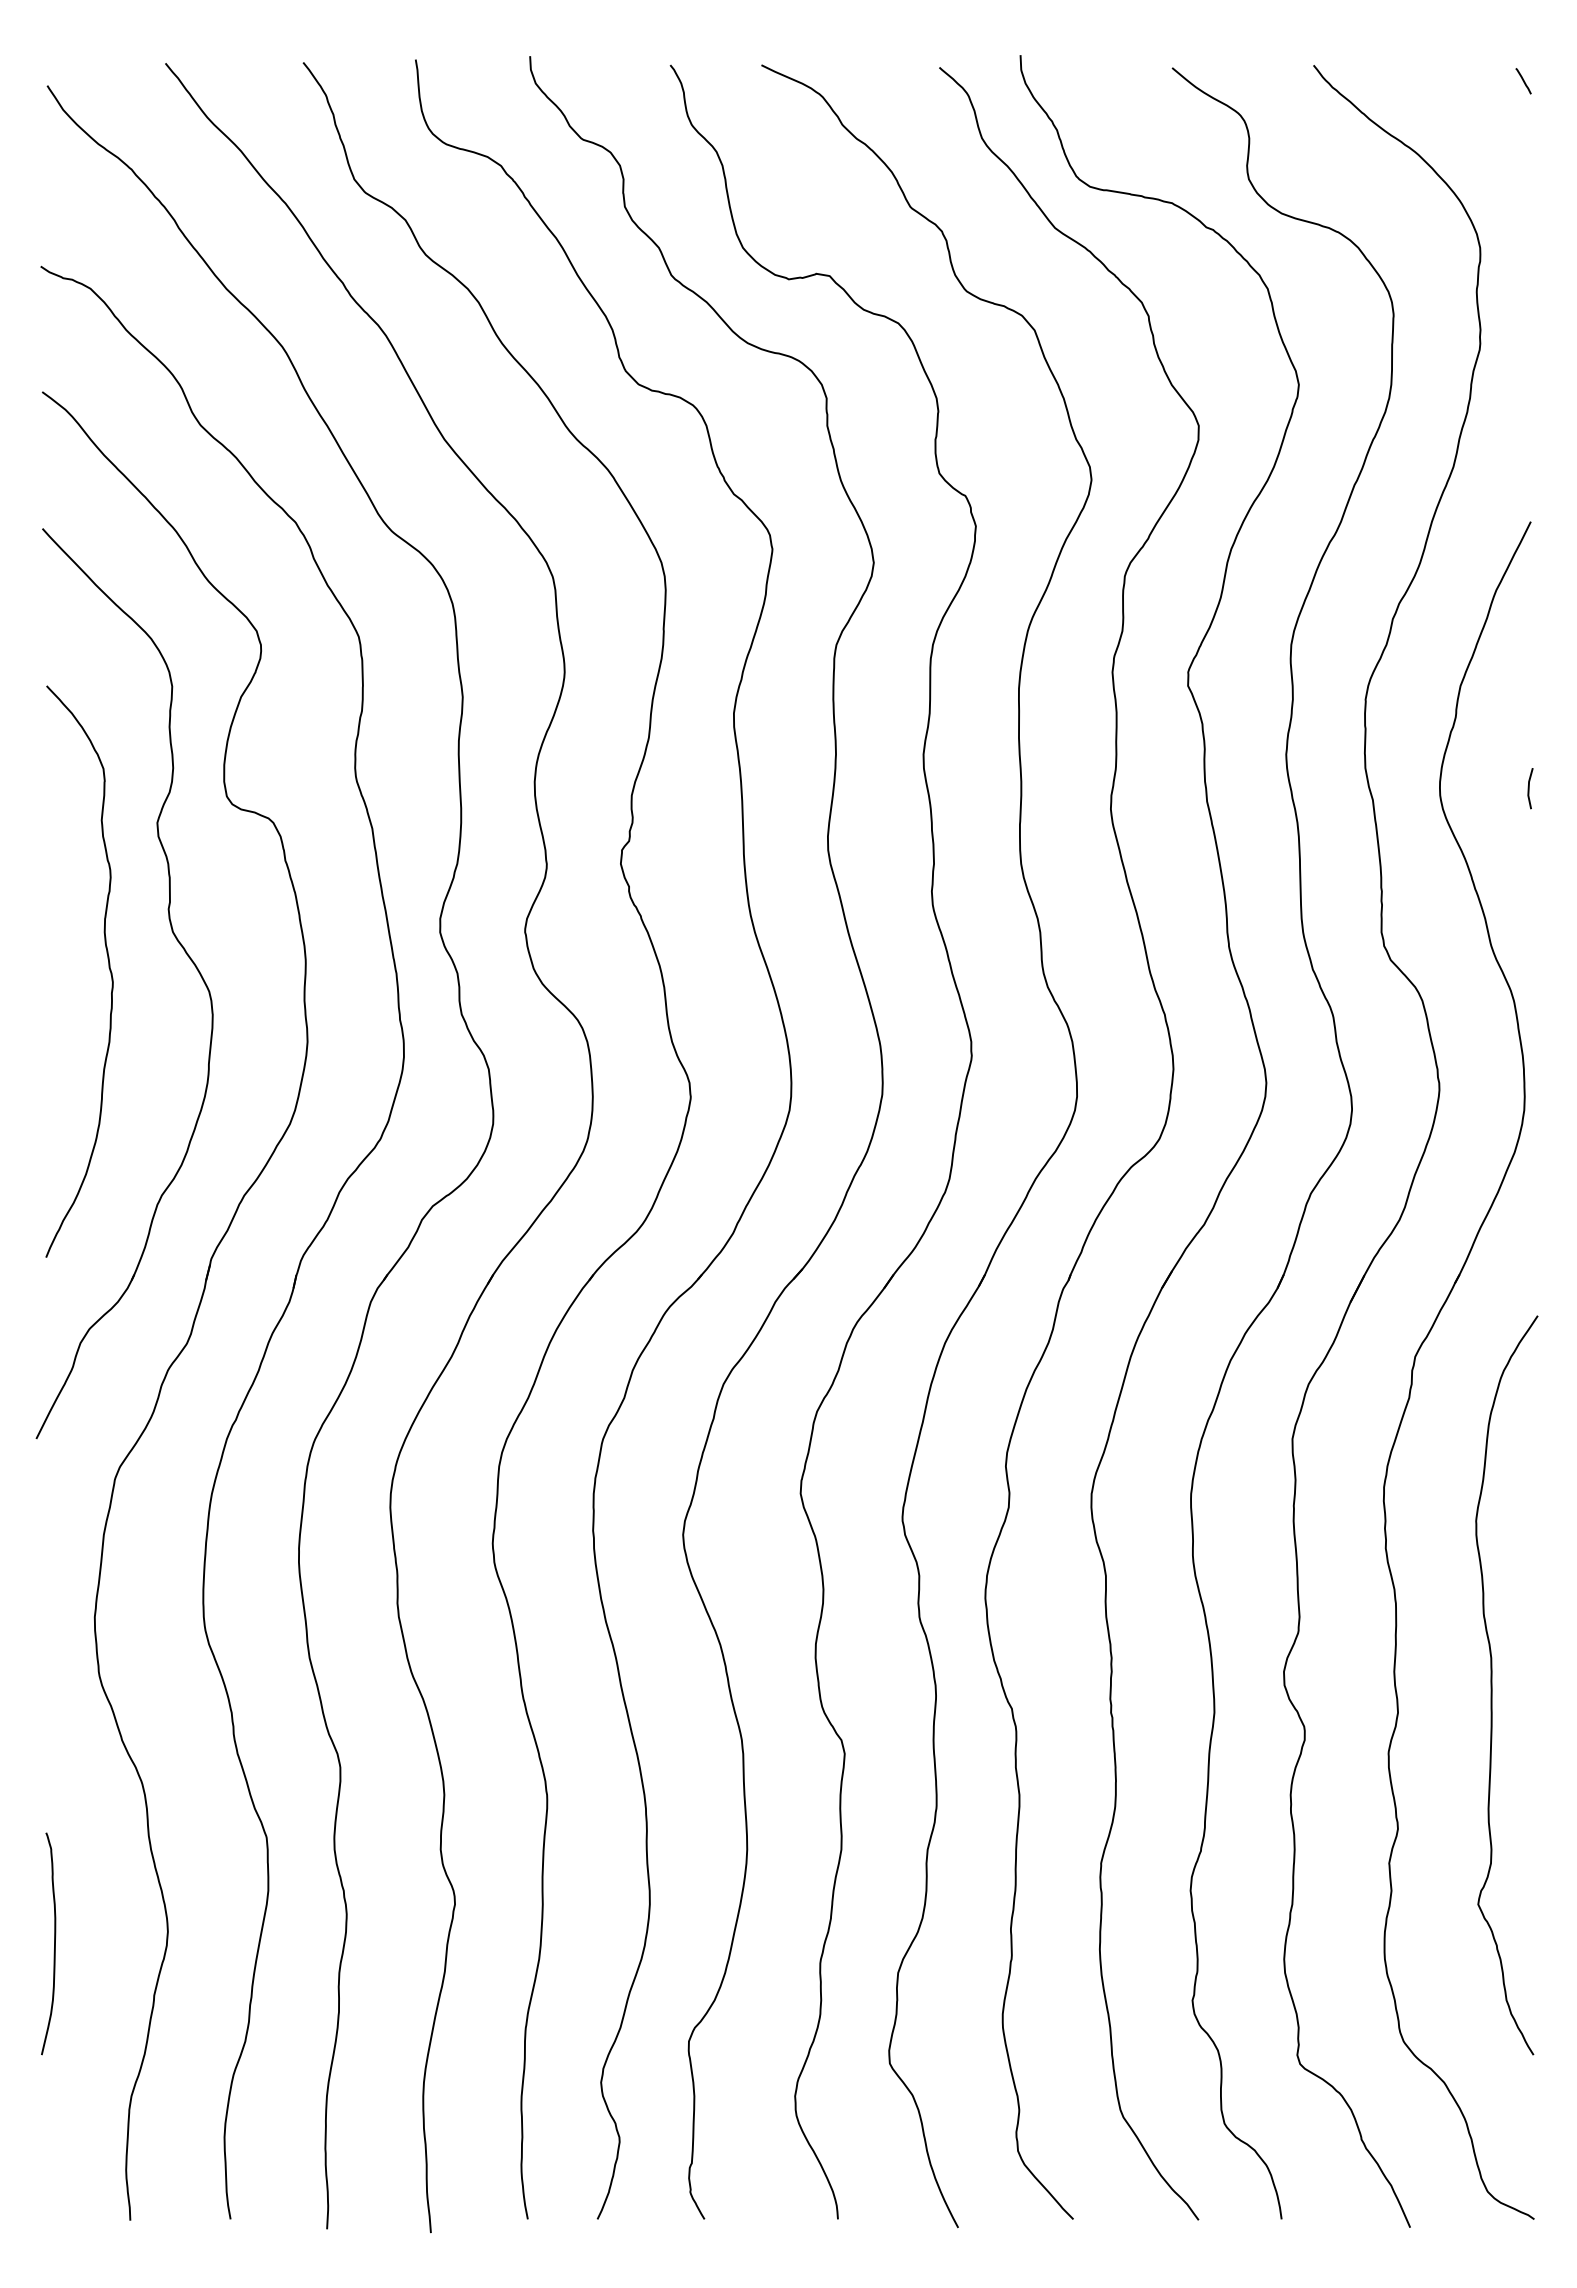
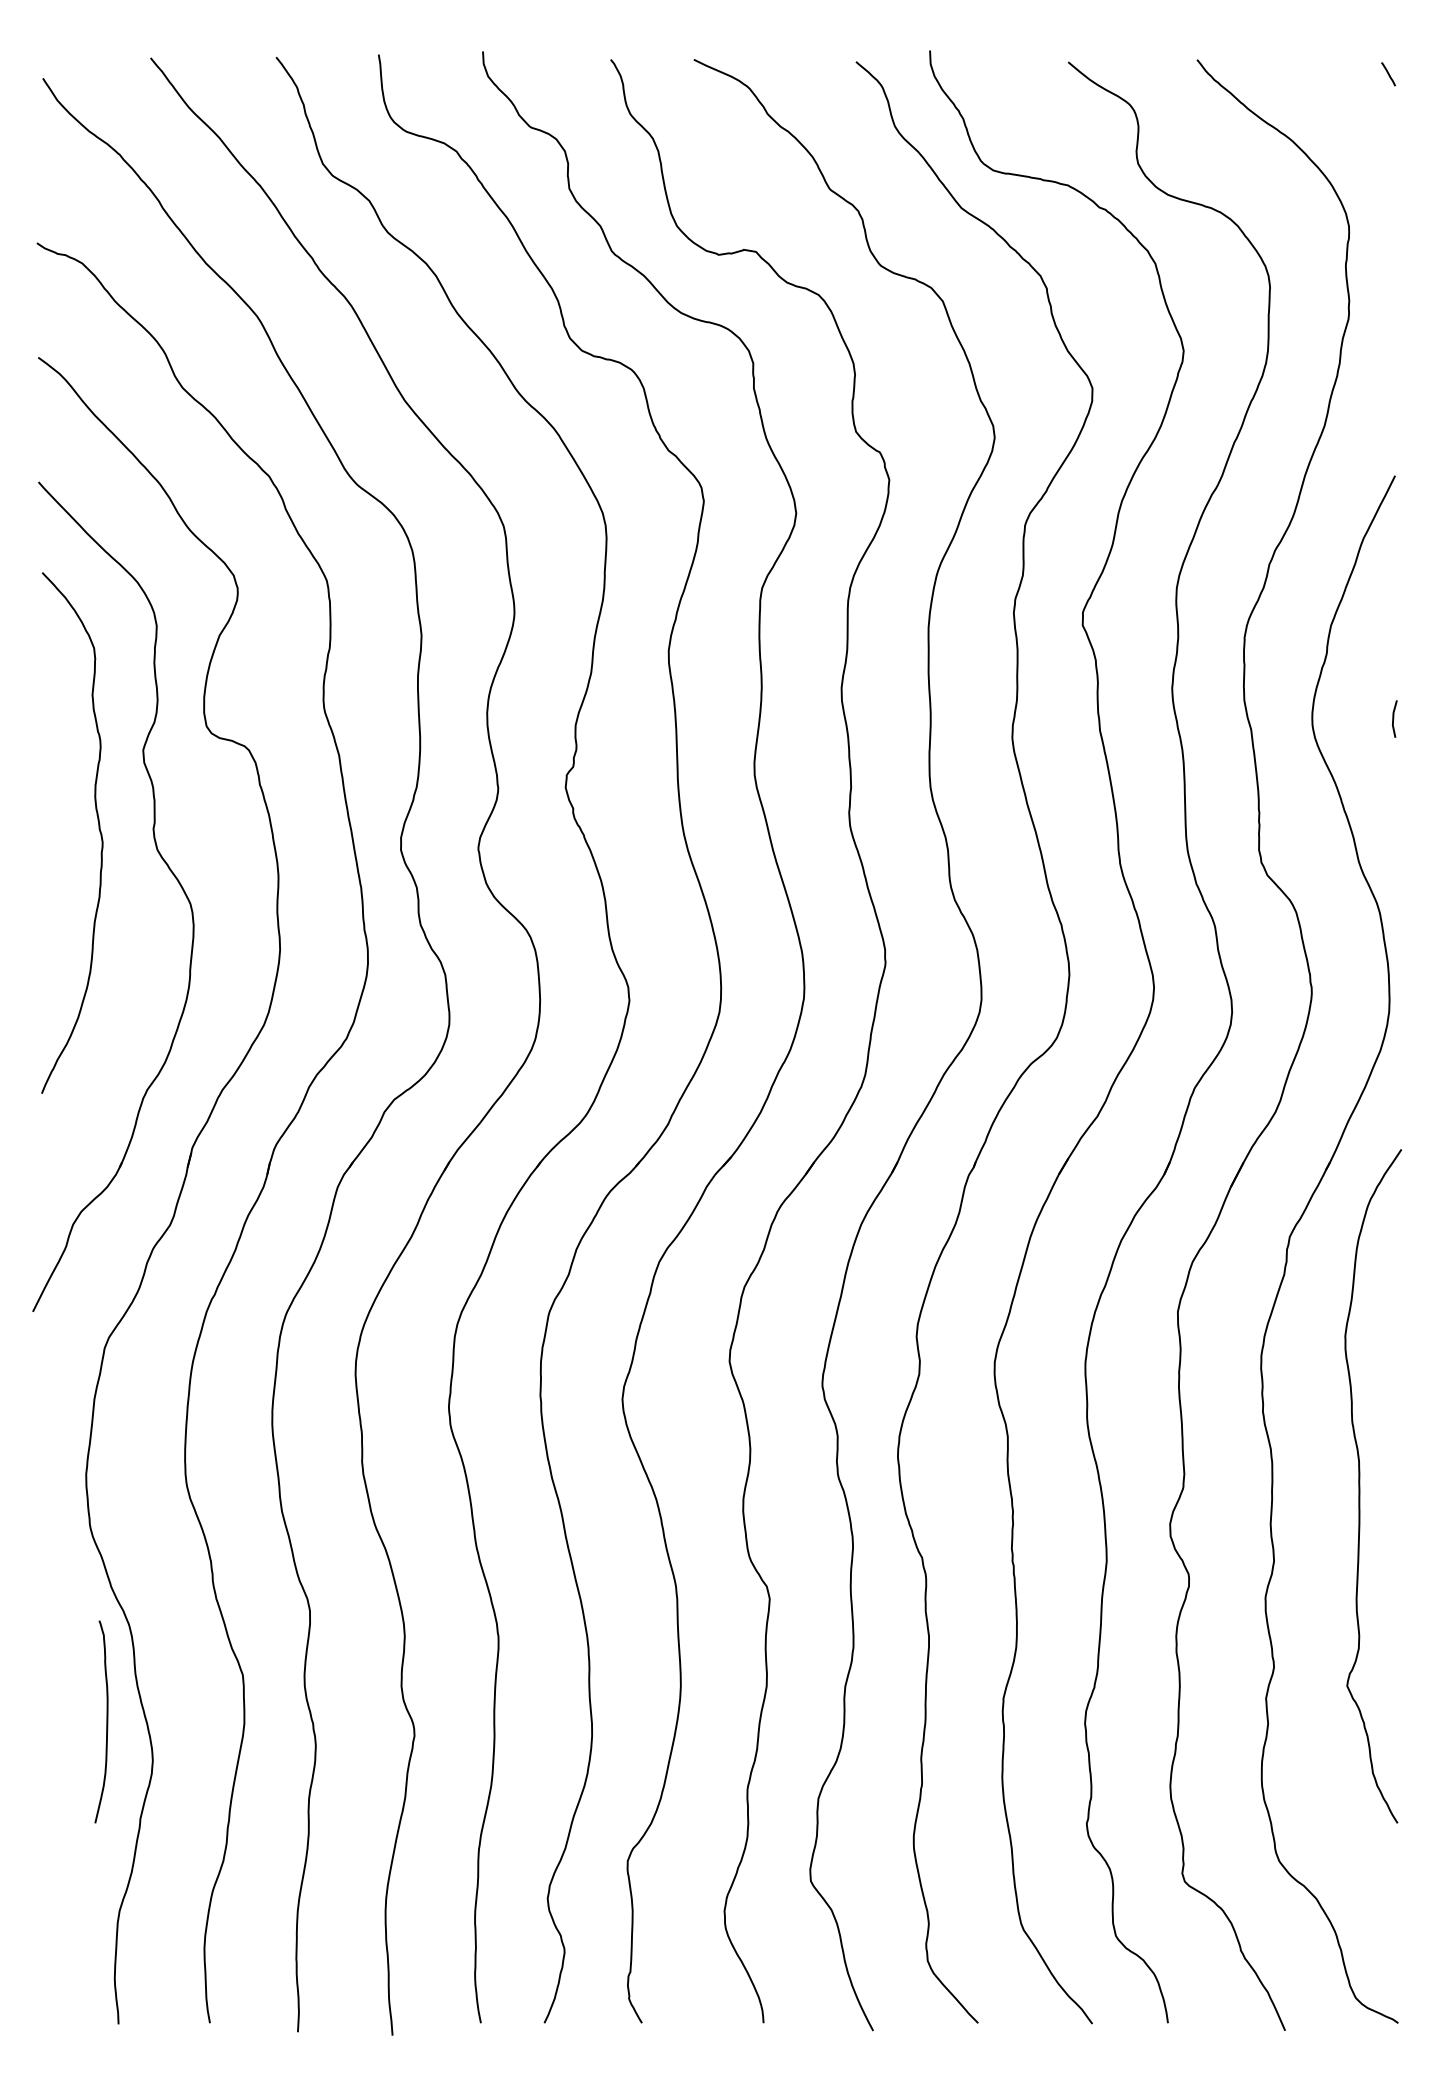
curve: (108, 967) -> (98, 829), moved
curve: (1492, 1685) -> (1360, 1486), moved
curve: (54, 1943) -> (106, 1721), moved

